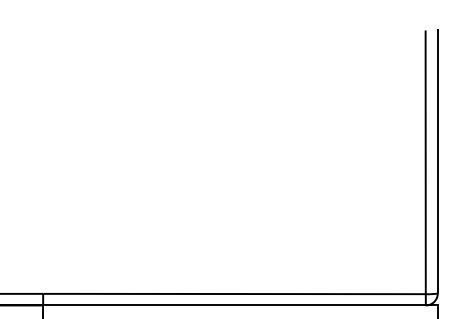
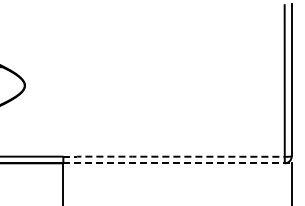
line: (233, 293) -> (173, 156), solid -> dashed
line: (242, 305) -> (178, 163), solid -> dashed

